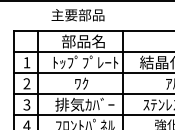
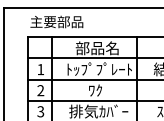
text: (77, 15) -> (56, 22), moved

